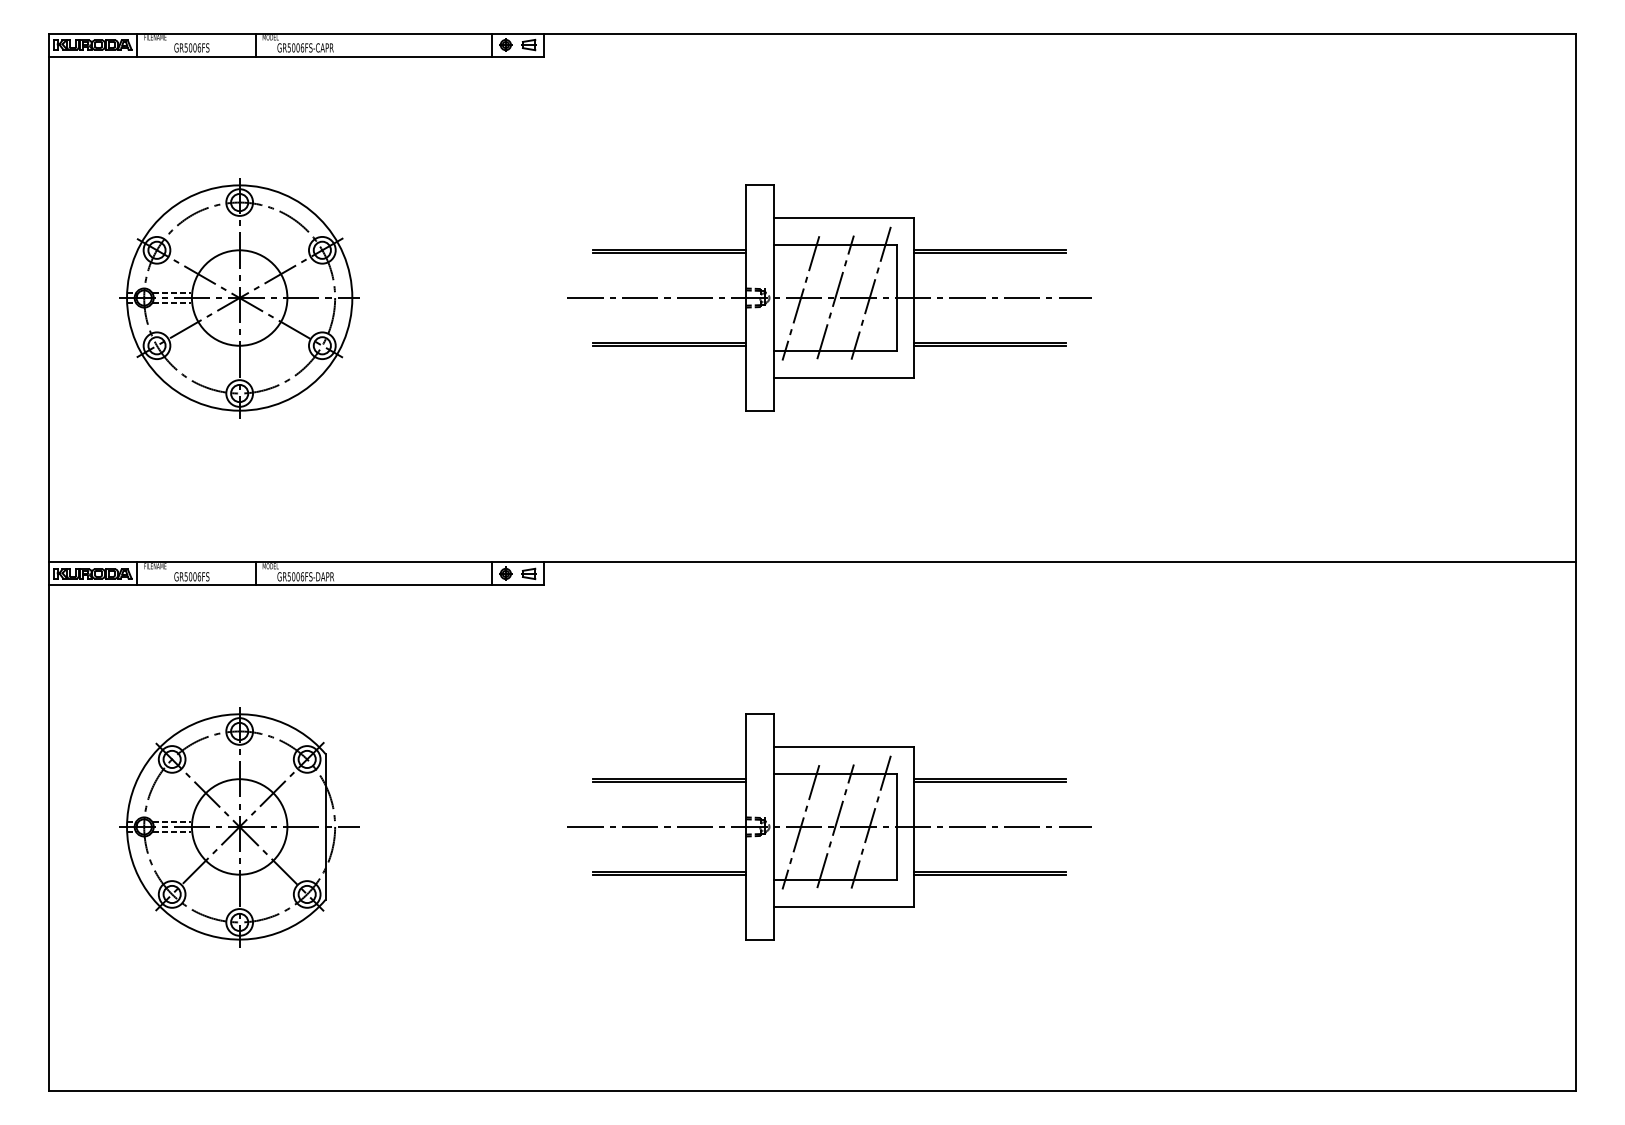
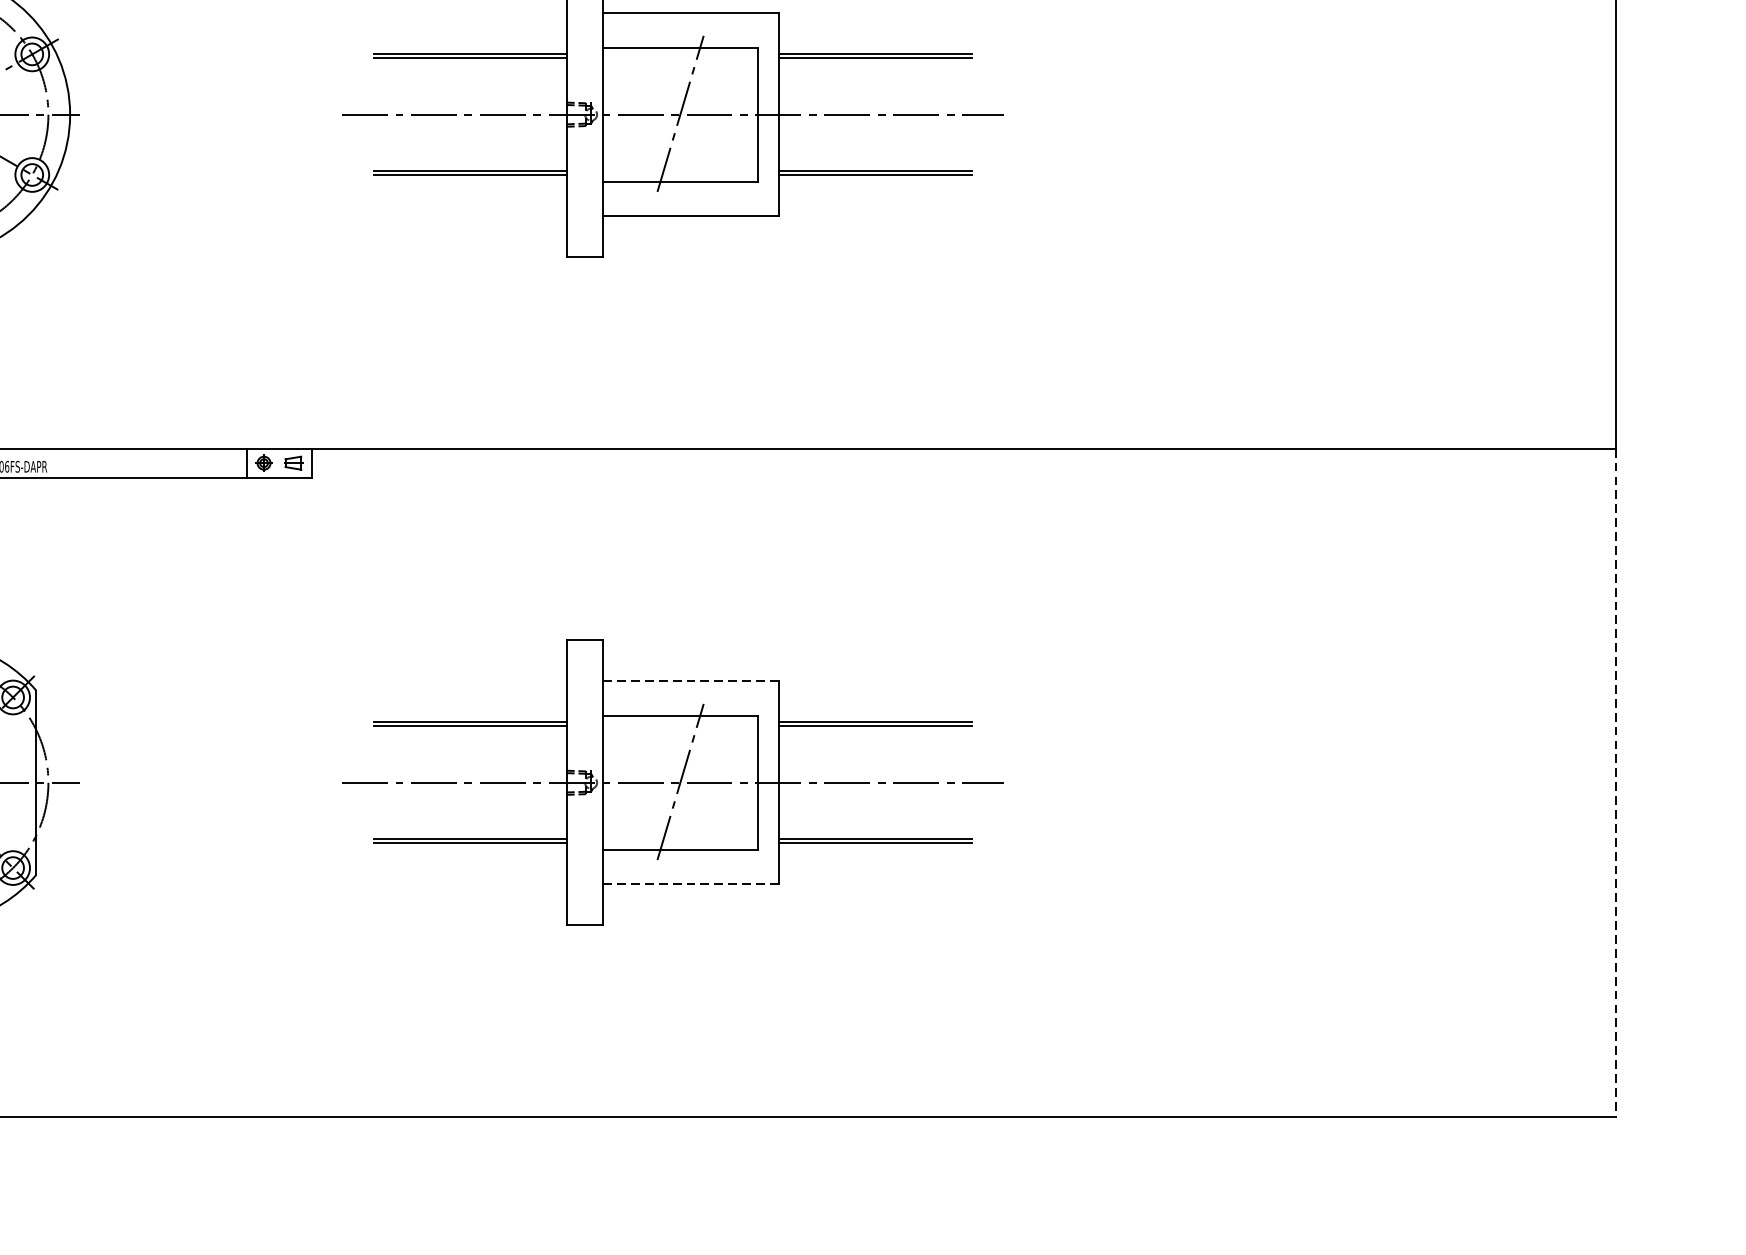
line: (870, 292) -> (724, 107), removed
line: (800, 298) -> (636, 115), removed
line: (844, 746) -> (691, 681), solid -> dashed
line: (870, 821) -> (724, 775), removed
line: (800, 827) -> (636, 783), removed
line: (1576, 827) -> (1616, 783), solid -> dashed
line: (844, 907) -> (691, 884), solid -> dashed

